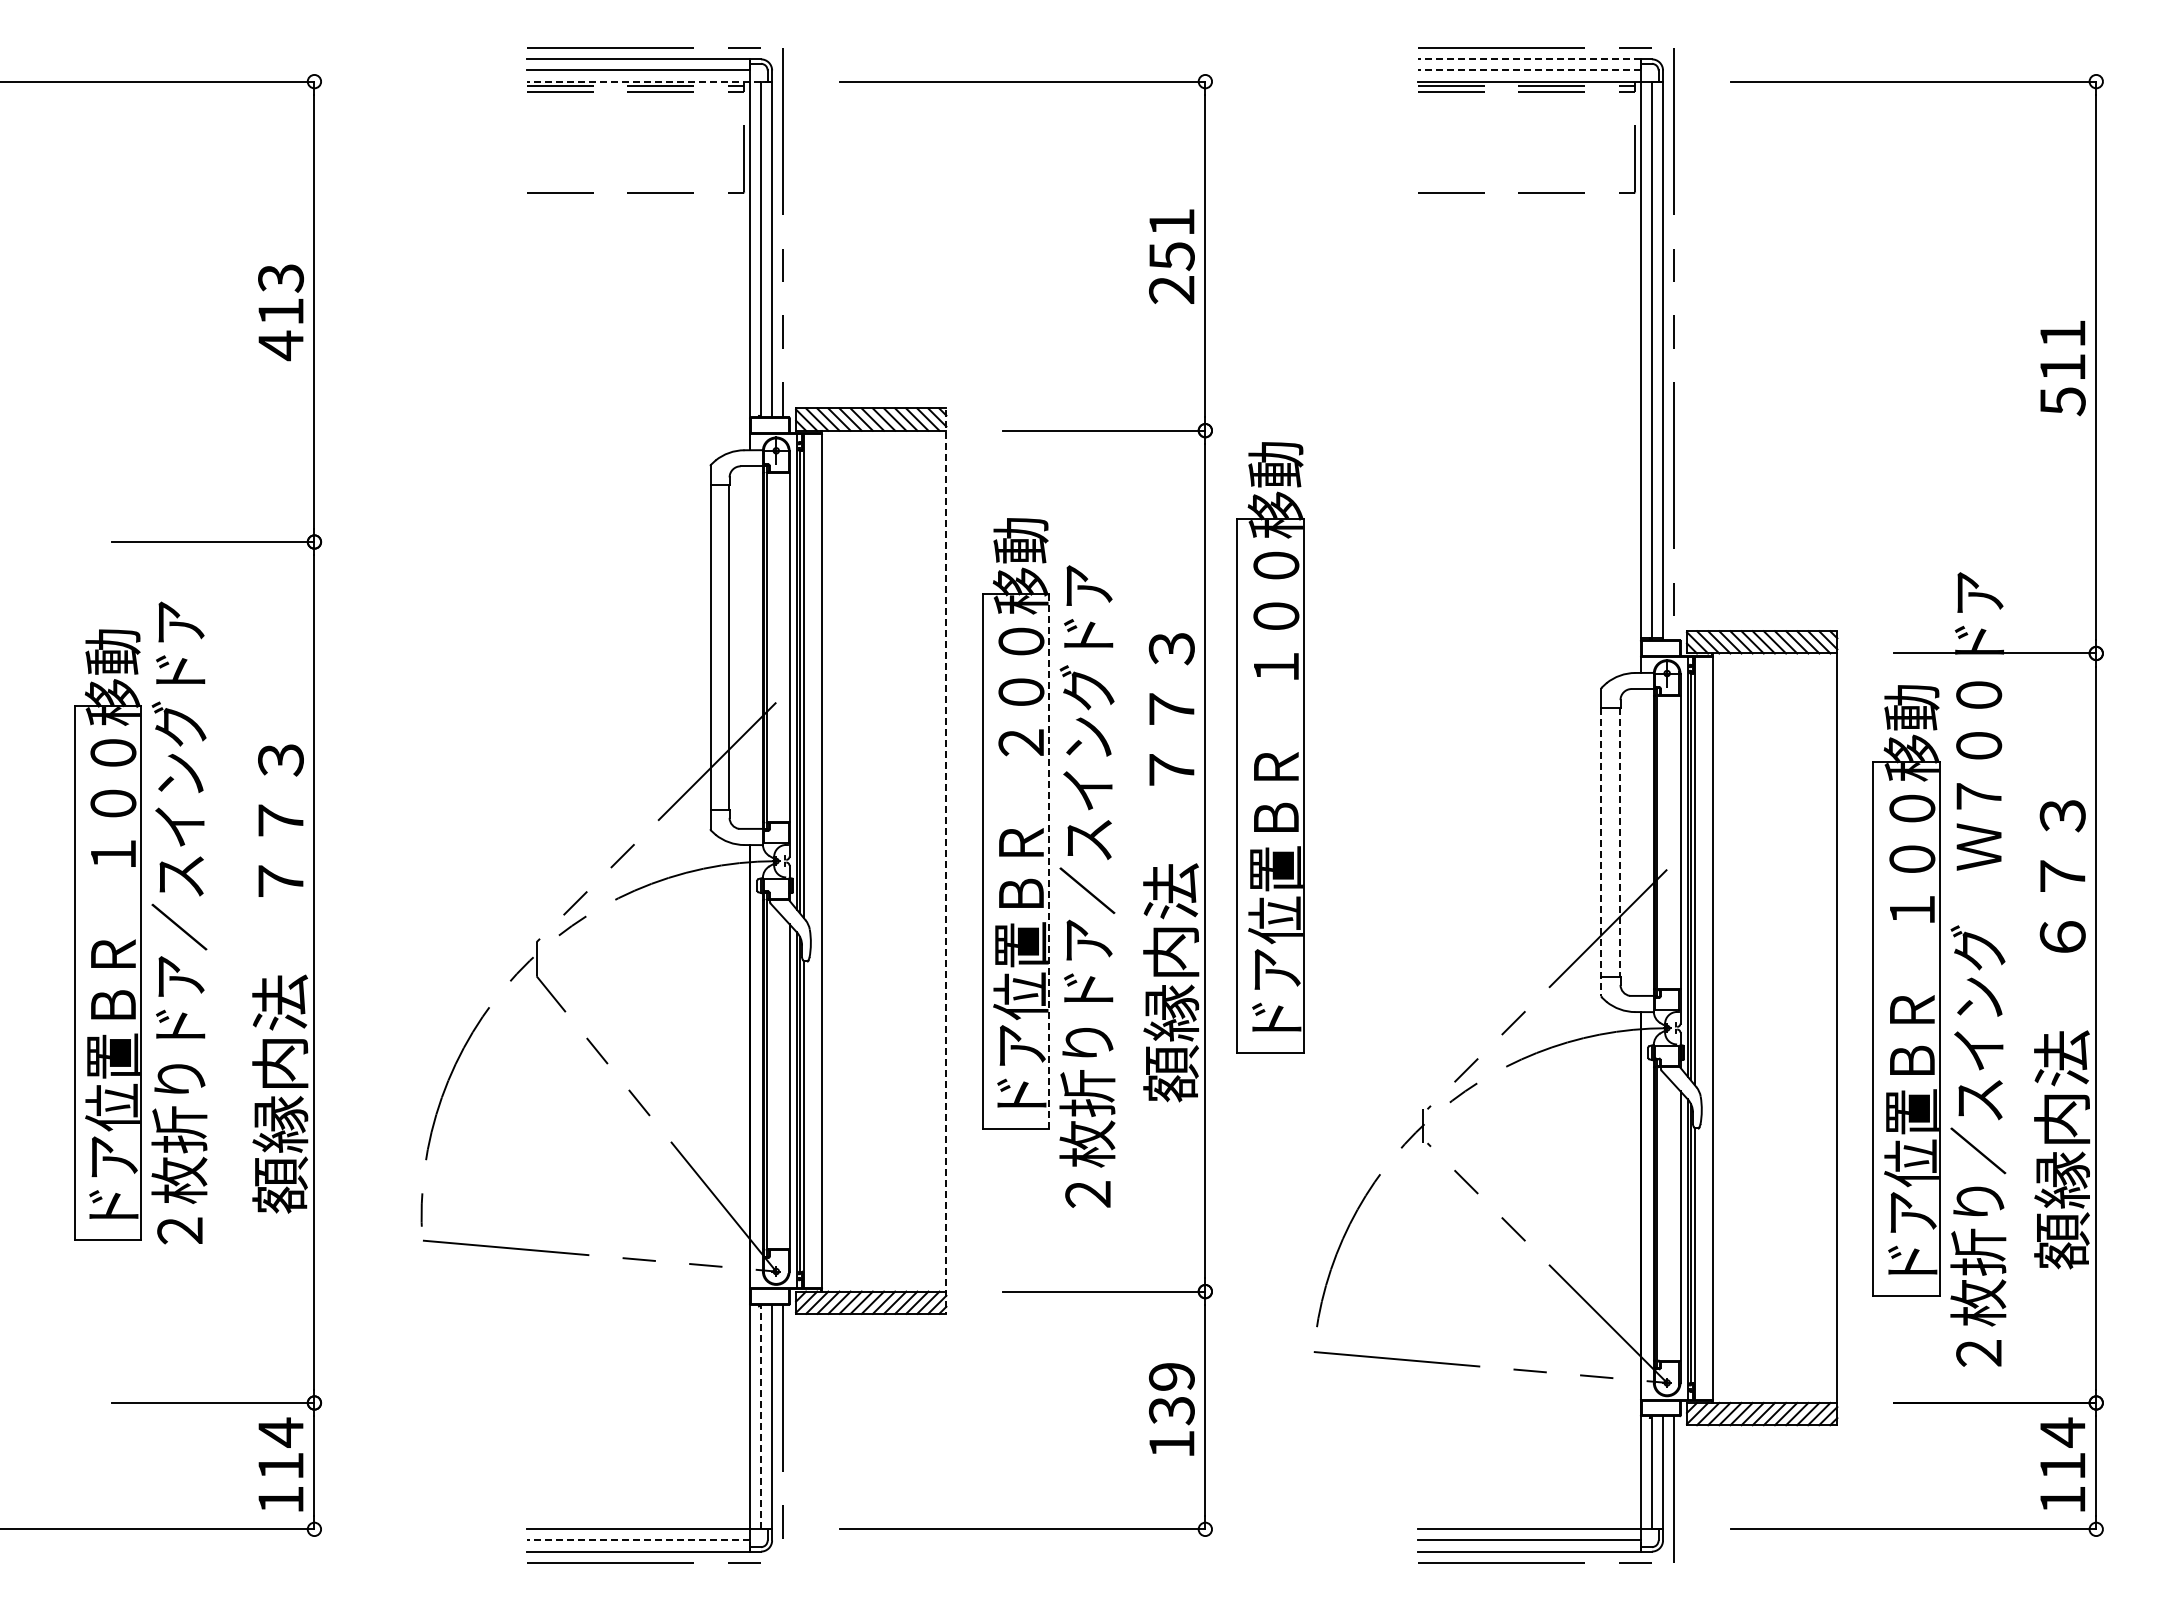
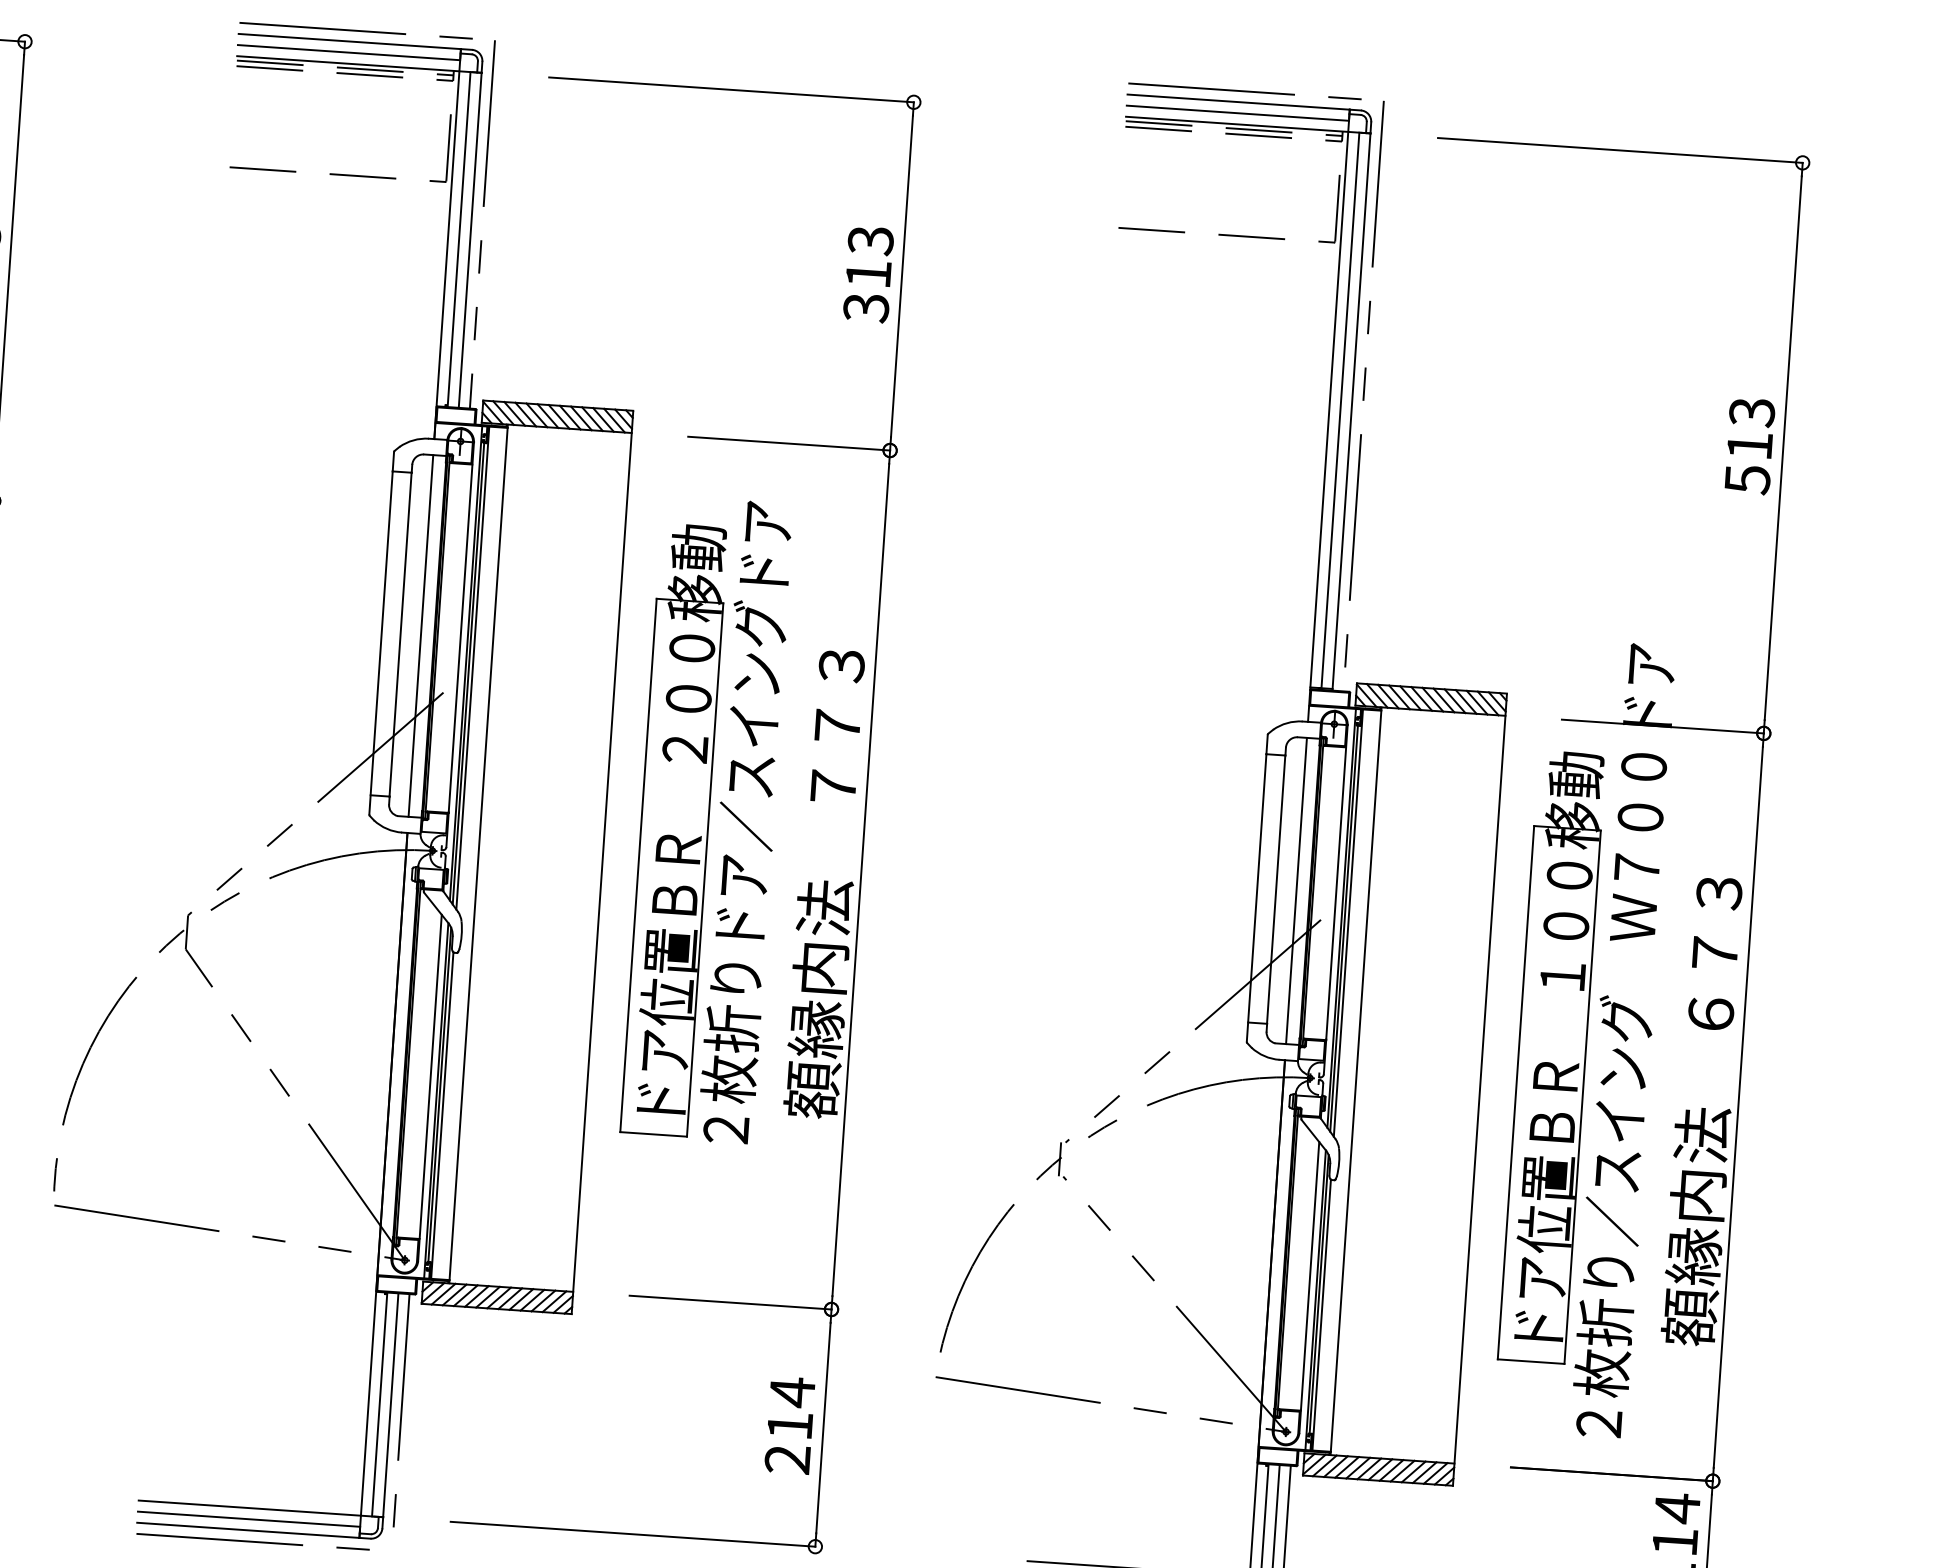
line: (1528, 59) -> (1237, 102), dashed -> solid
line: (1528, 70) -> (1236, 113), dashed -> solid
line: (649, 81) -> (359, 64), dashed -> solid
text: (1171, 256) -> (868, 274), 251 -> 313
text: (2062, 334) -> (1751, 412), 511 -> 513
line: (749, 647) -> (420, 635), added
part: (1270, 747) -> (933, 771), removed
line: (1640, 842) -> (1296, 891), added
line: (1620, 843) -> (1276, 890), dashed -> solid
line: (1601, 852) -> (1256, 898), dashed -> solid
line: (1049, 861) -> (705, 869), dashed -> solid
line: (946, 862) -> (602, 863), dashed -> solid
text: (1087, 886) -> (746, 822), moved
text: (1171, 1409) -> (789, 1424), 139 -> 214
line: (761, 1416) -> (380, 1403), dashed -> solid
line: (638, 1540) -> (249, 1519), dashed -> solid

